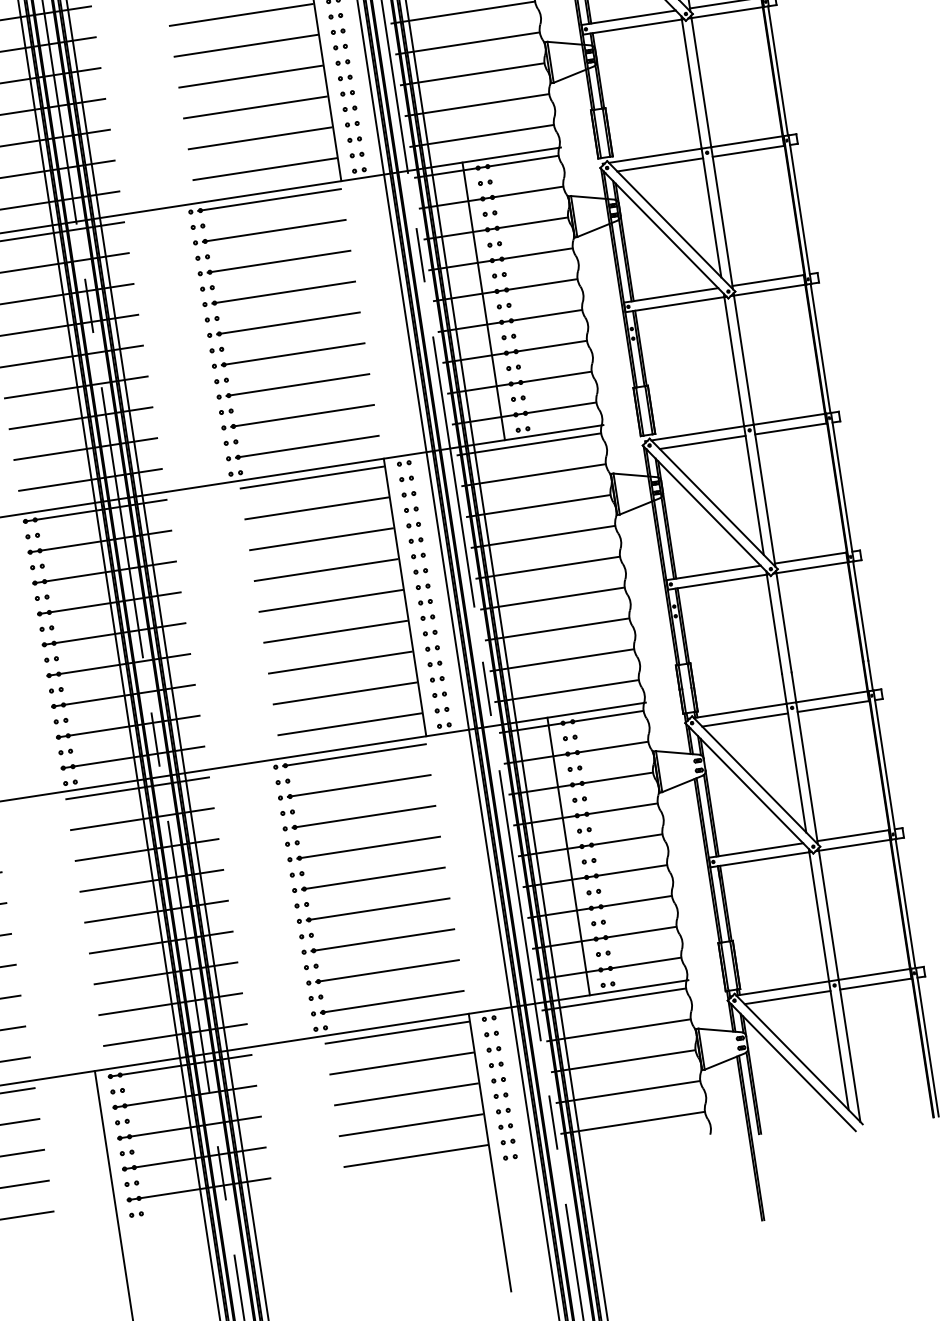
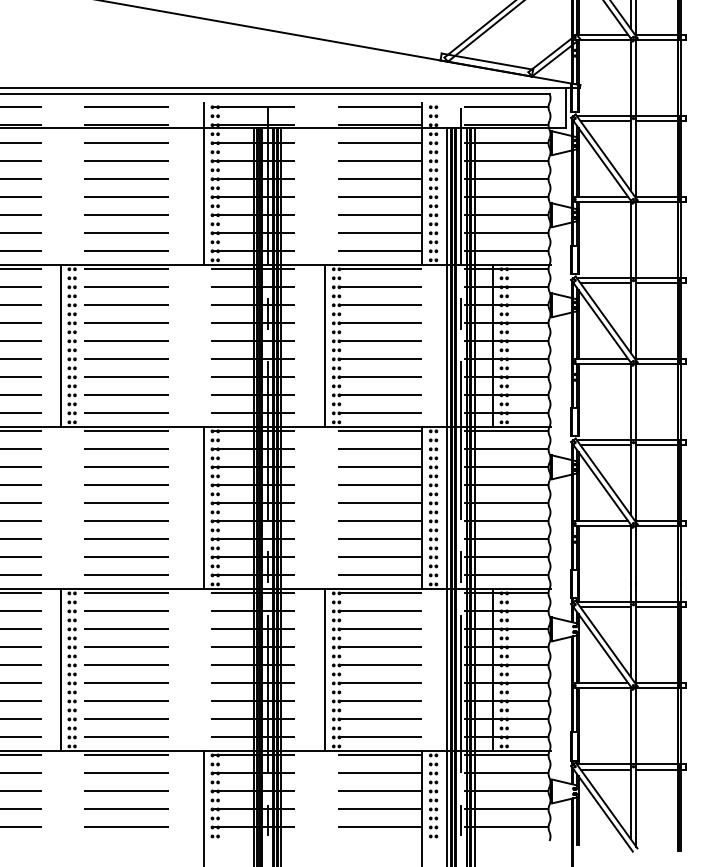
line: (196, 344) -> (325, 345), added
line: (31, 653) -> (204, 507), added
line: (281, 899) -> (325, 669), added

